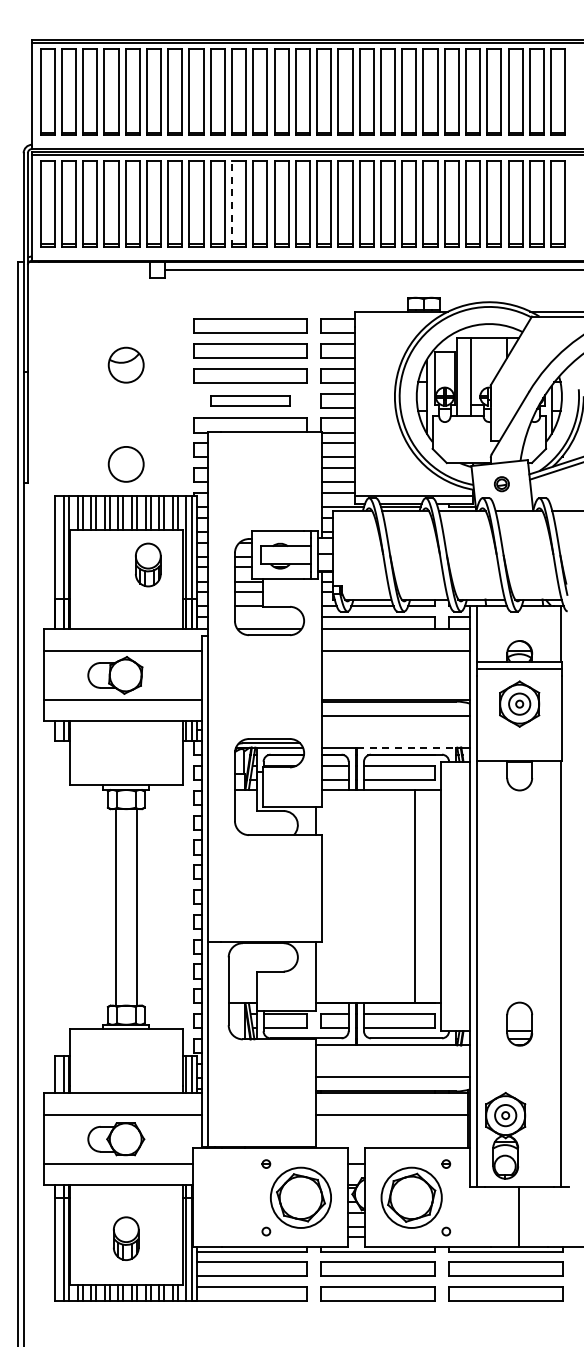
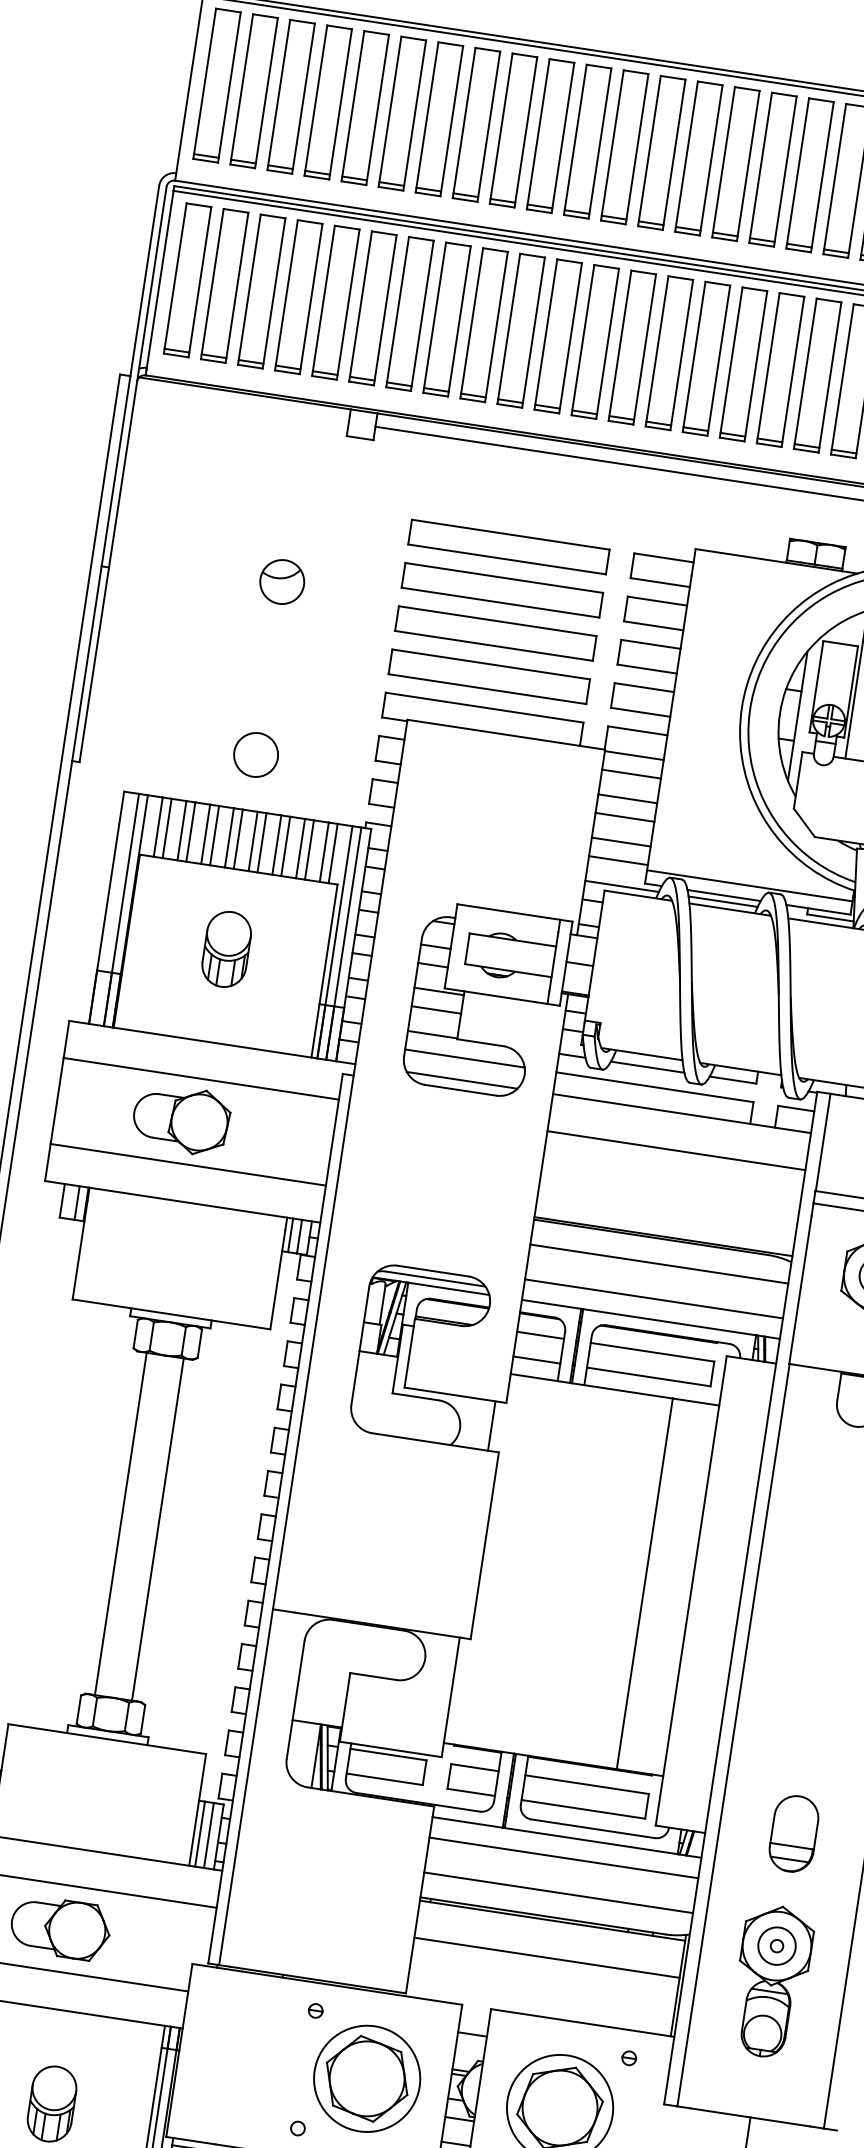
line: (231, 203) -> (508, 328), dashed -> solid
part: (126, 364) -> (282, 580), size x0.71
part: (250, 400) -> (489, 676), size x1.43
circle: (126, 464) -> (256, 755), size x0.71
part: (148, 564) -> (227, 948), moved
line: (268, 617) -> (463, 1059), added
line: (395, 735) -> (653, 1298), added
line: (406, 747) -> (669, 1322), dashed -> solid
line: (392, 1057) -> (563, 1858), added
part: (505, 1135) -> (771, 1980), moved

